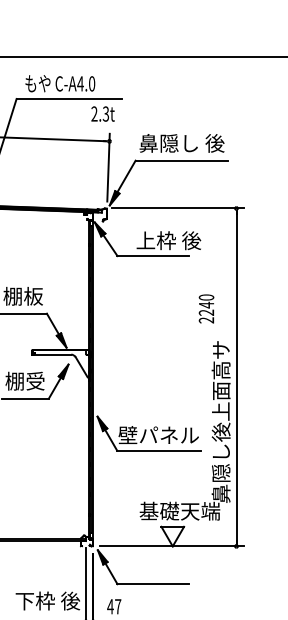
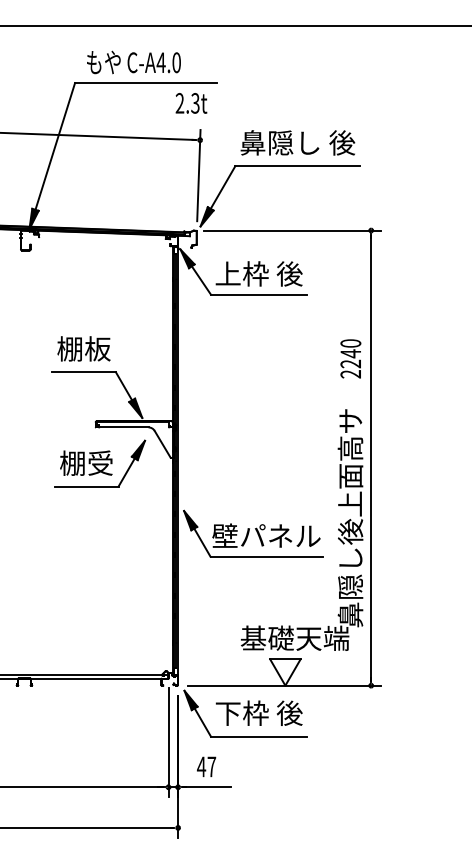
text: (168, 240) -> (258, 273), moved
text: (206, 308) -> (350, 358), moved
text: (47, 600) -> (258, 712), moved

